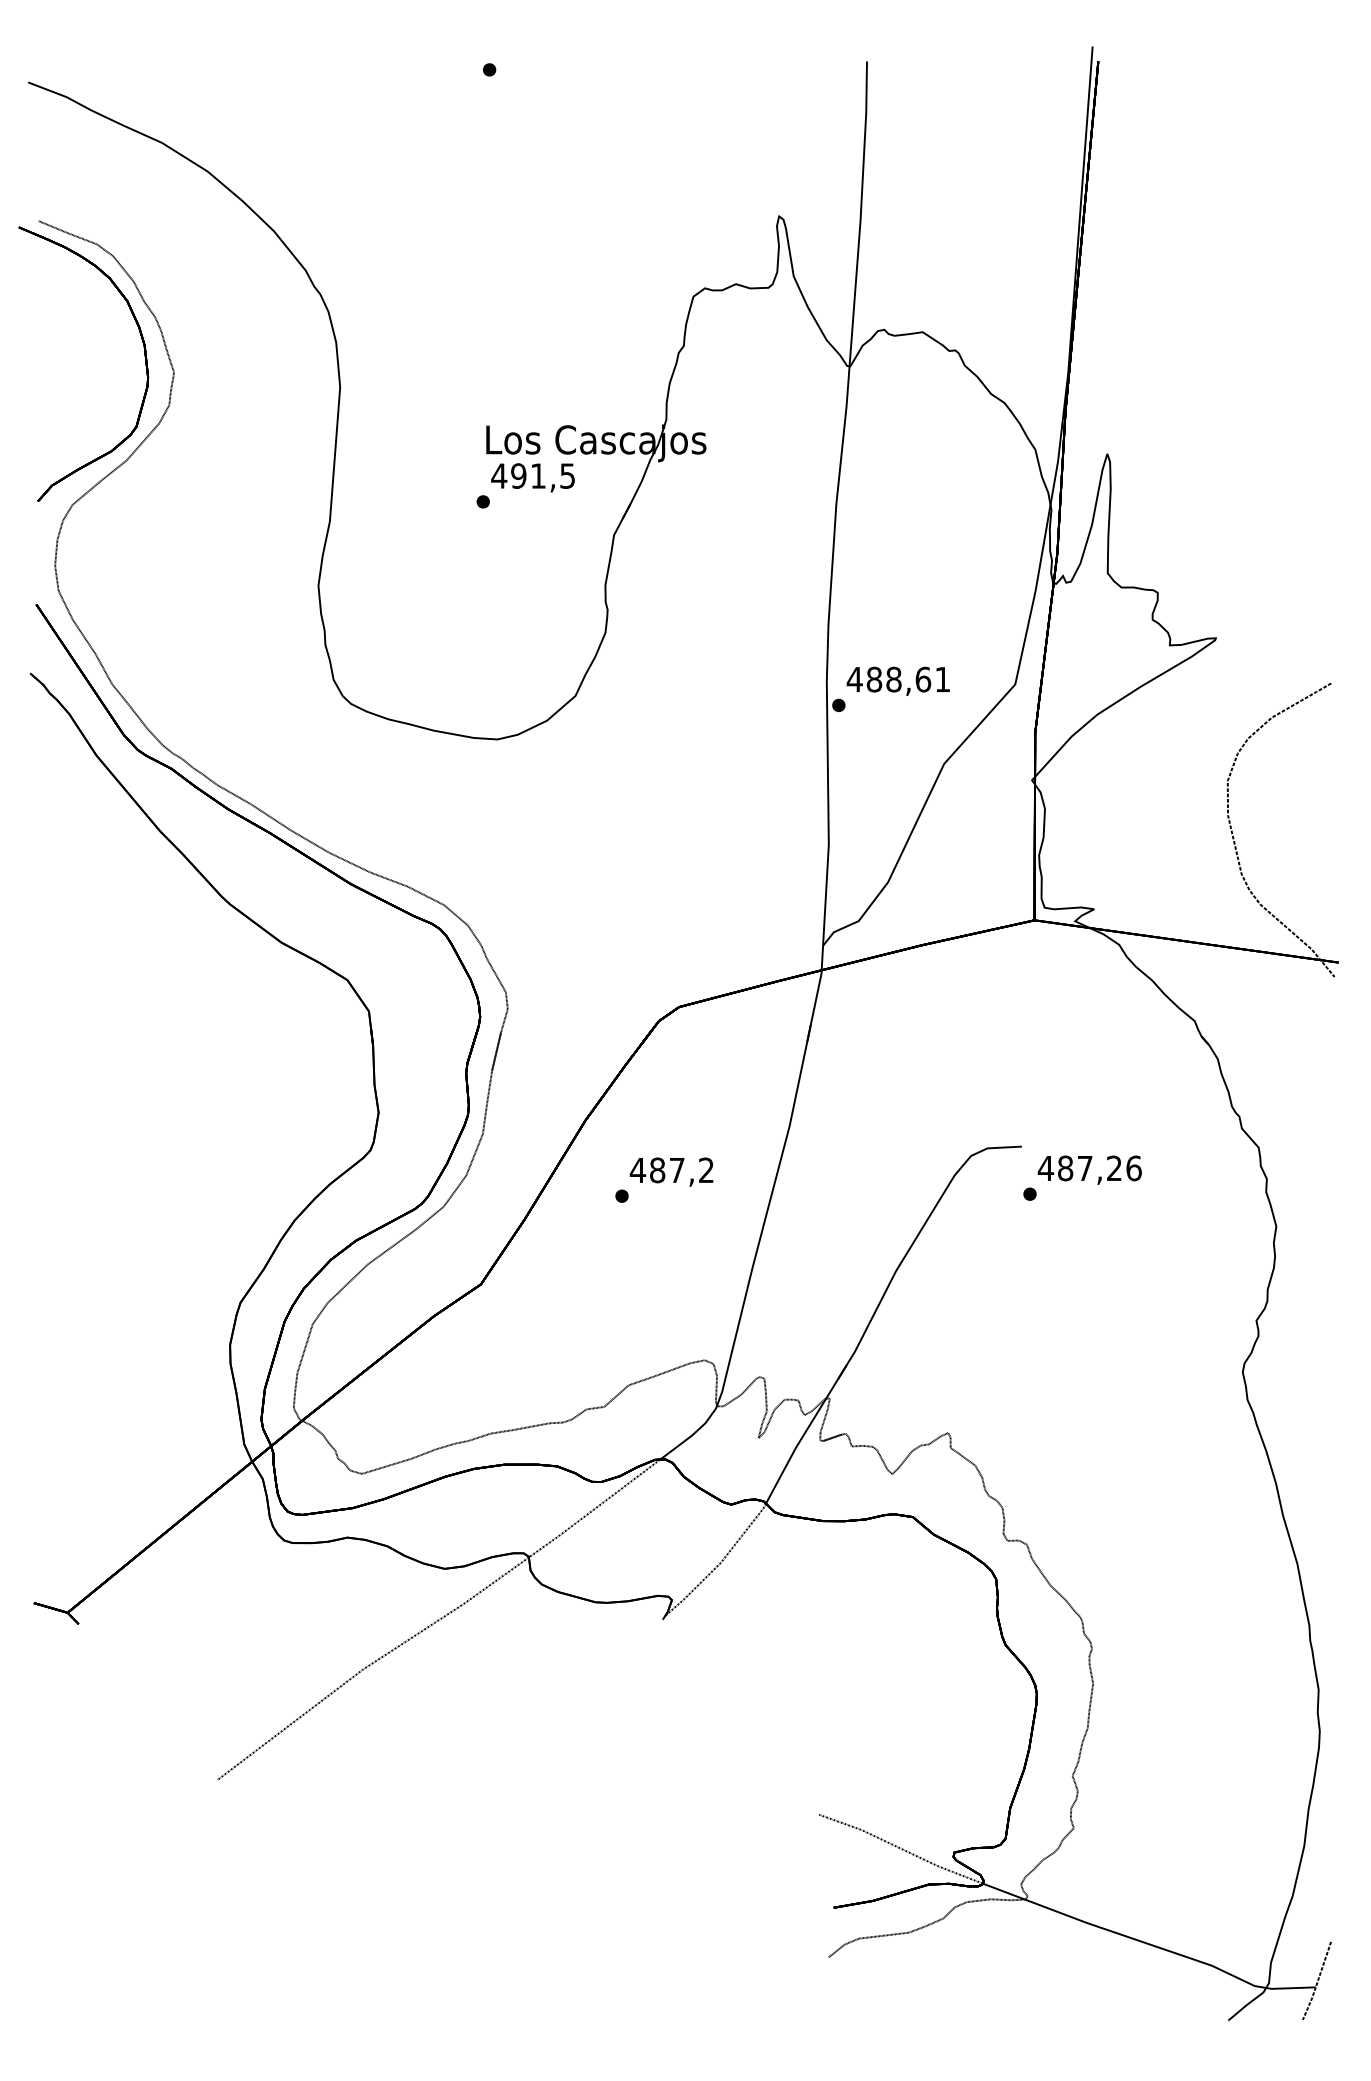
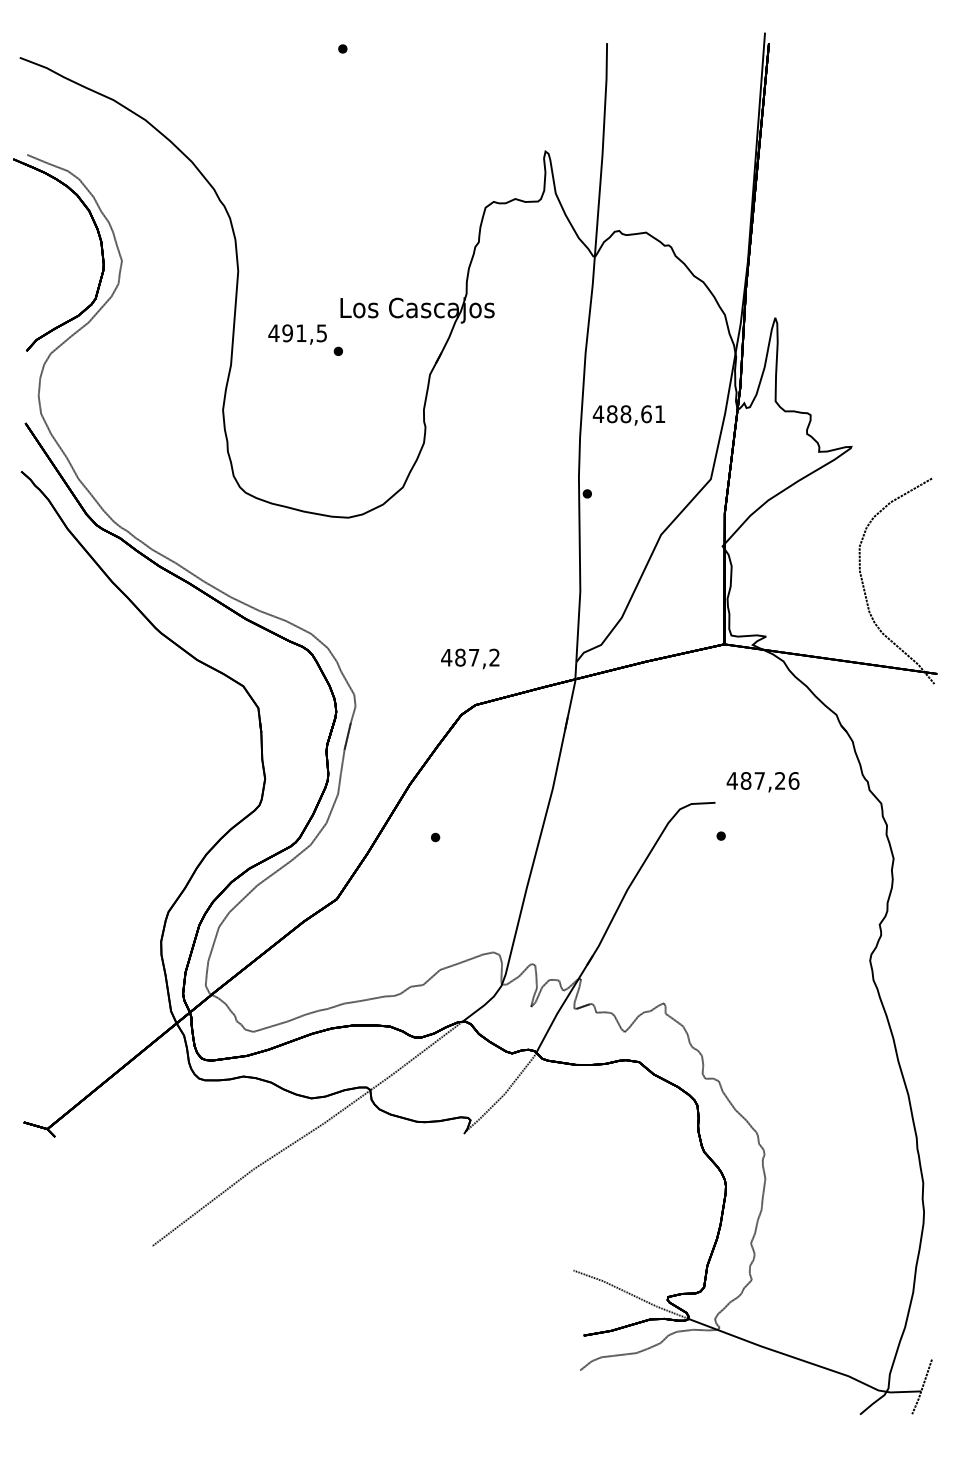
text: (532, 477) -> (297, 334), moved
text: (897, 680) -> (628, 414), moved
text: (1089, 1169) -> (762, 781), moved
text: (671, 1171) -> (470, 658), moved

